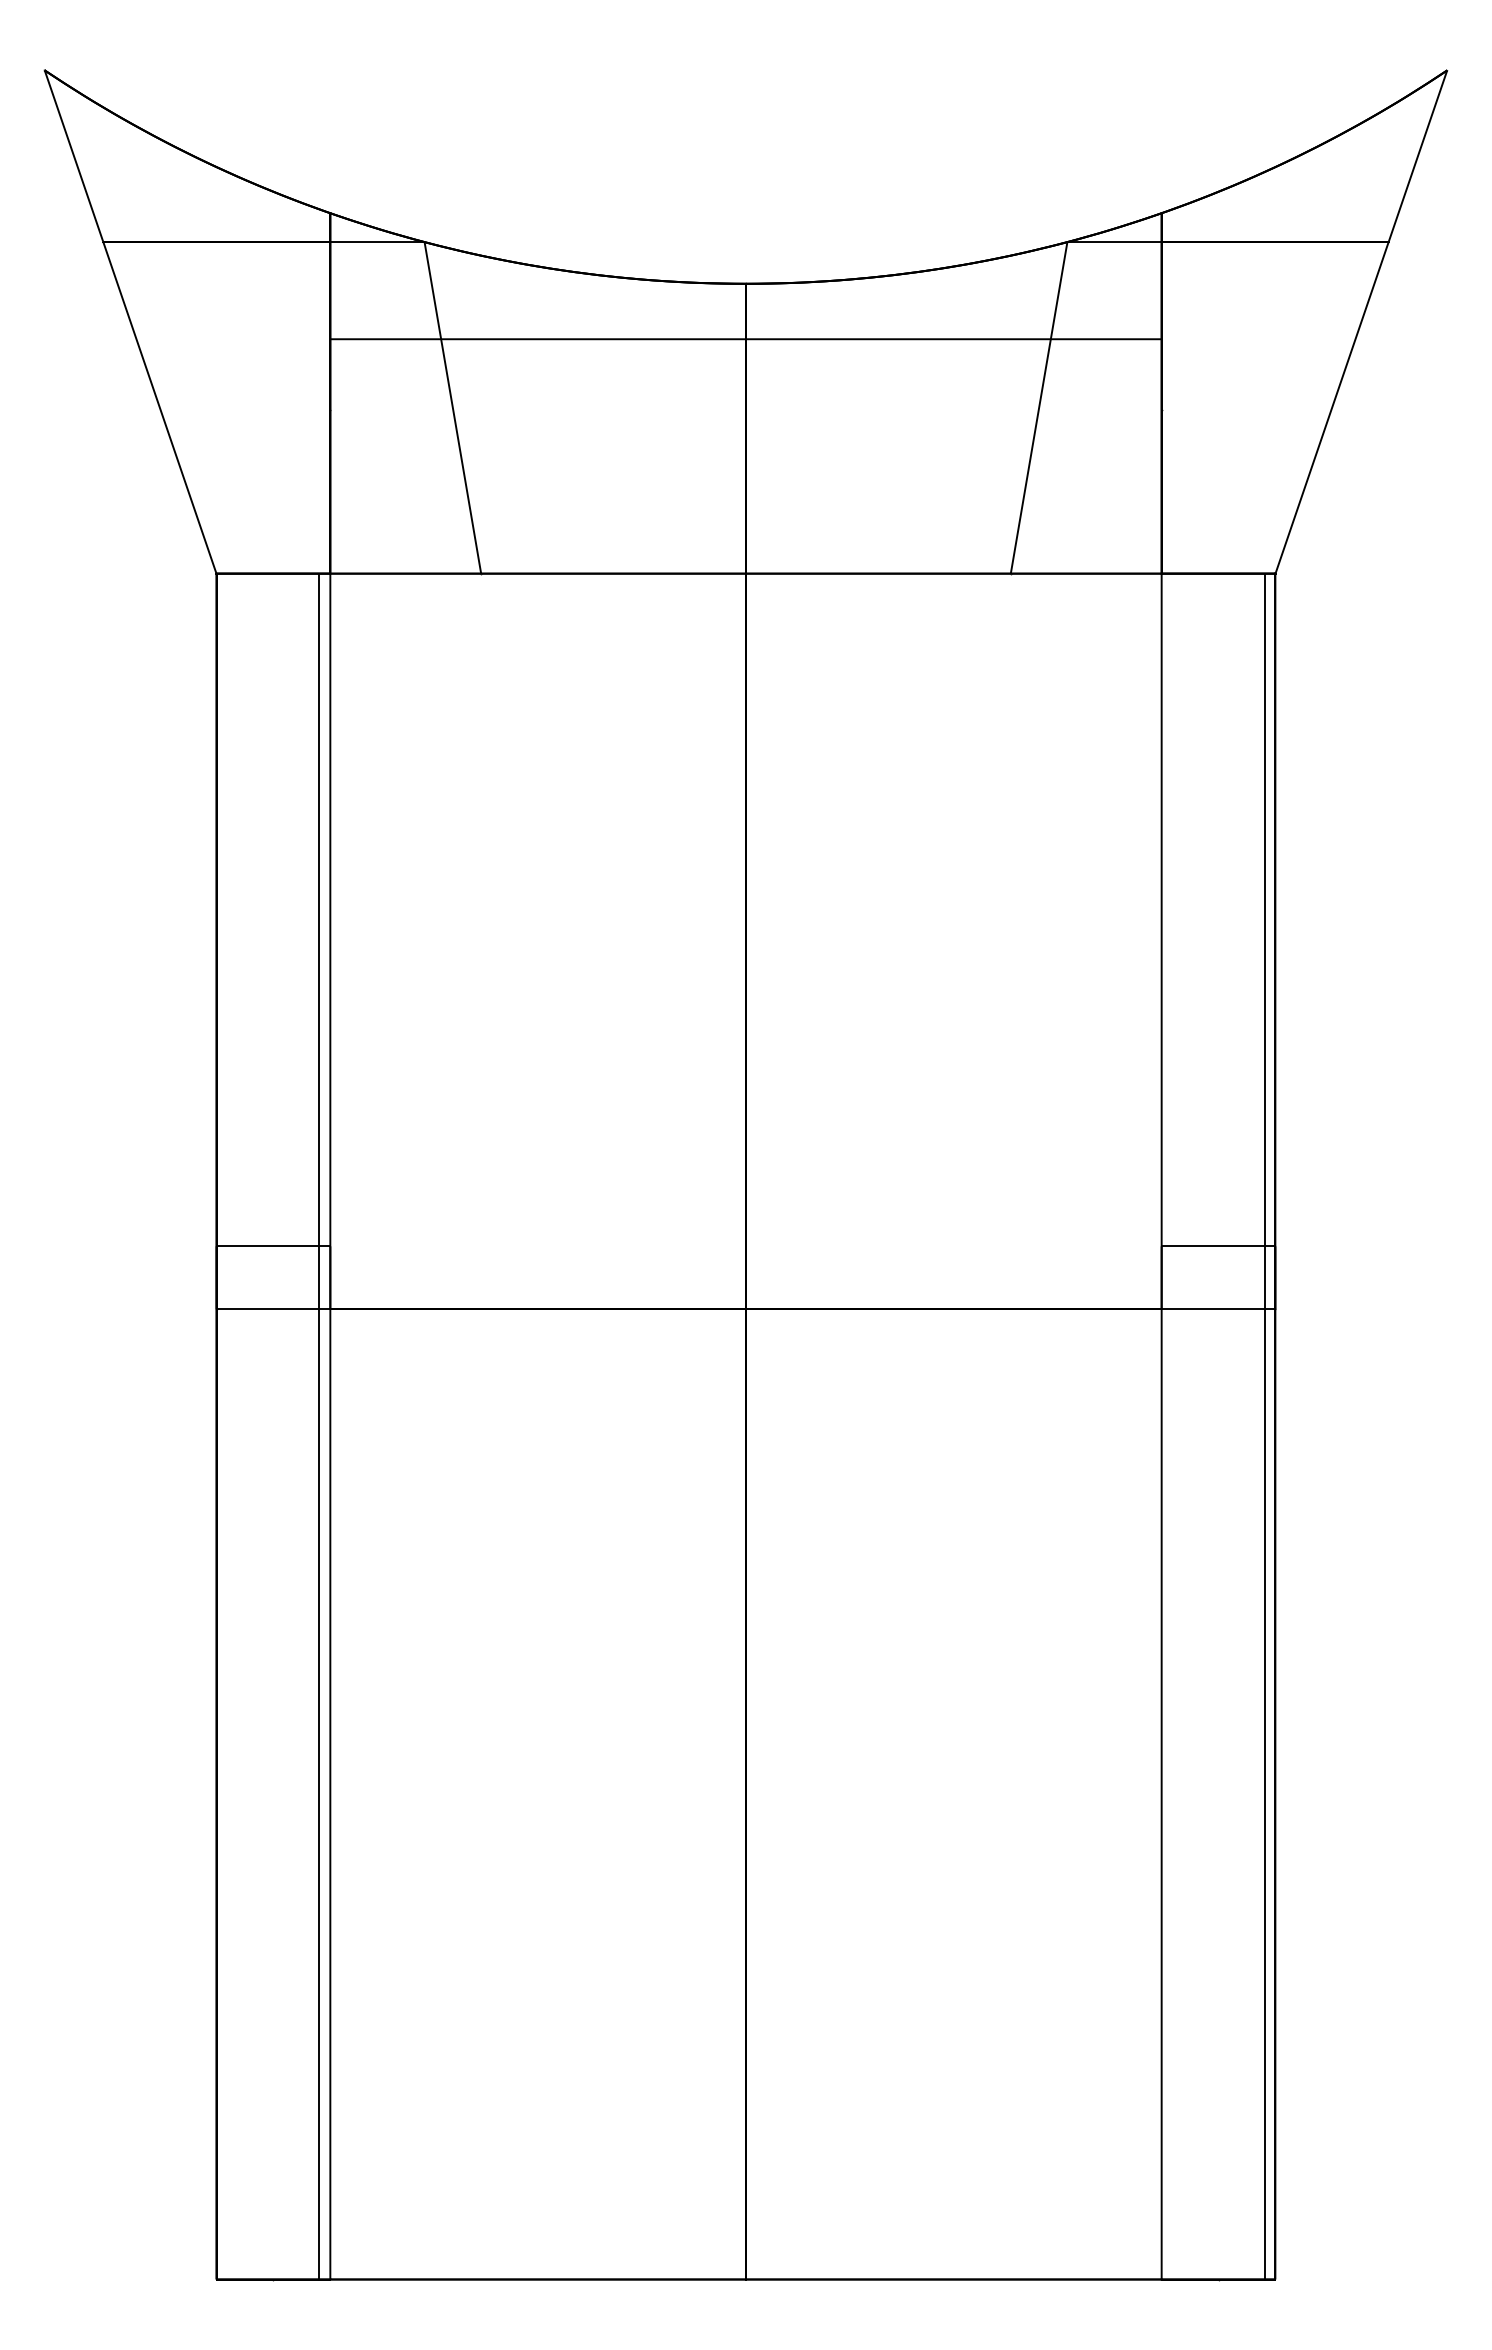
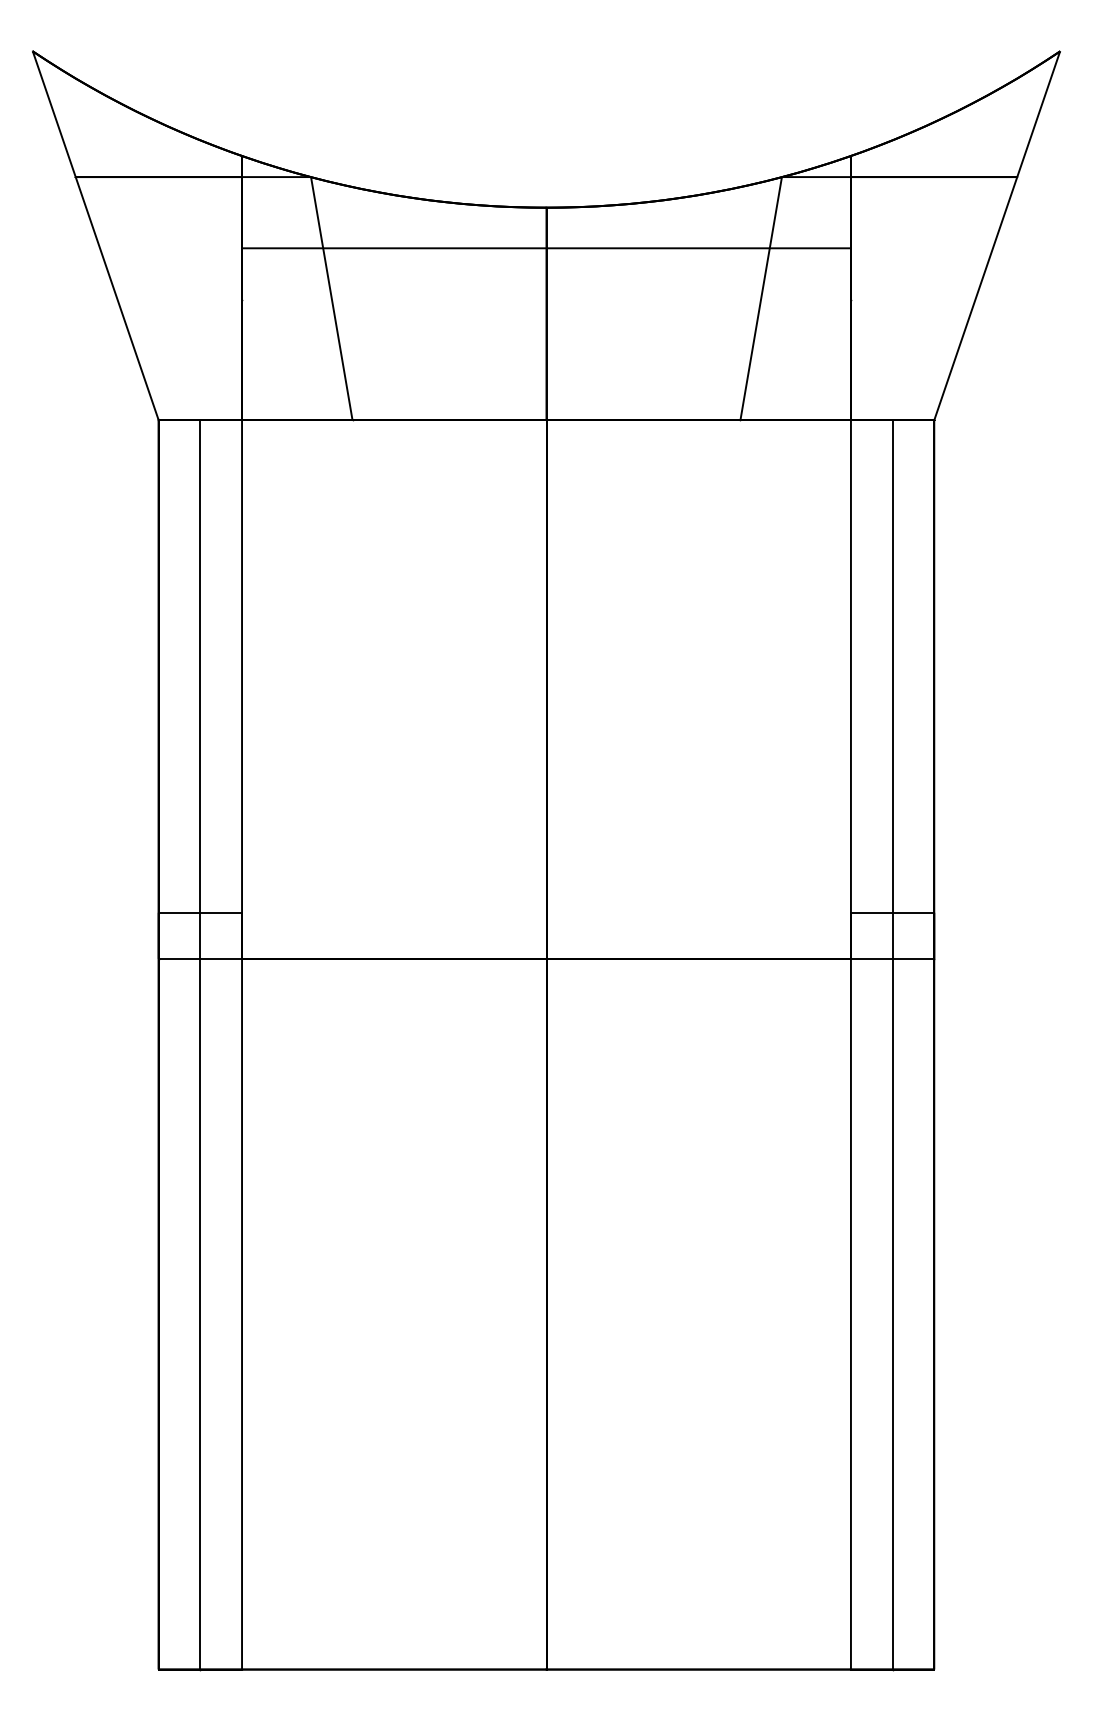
line: (319, 1426) -> (200, 1044), moved
line: (1264, 1426) -> (892, 1044), moved

